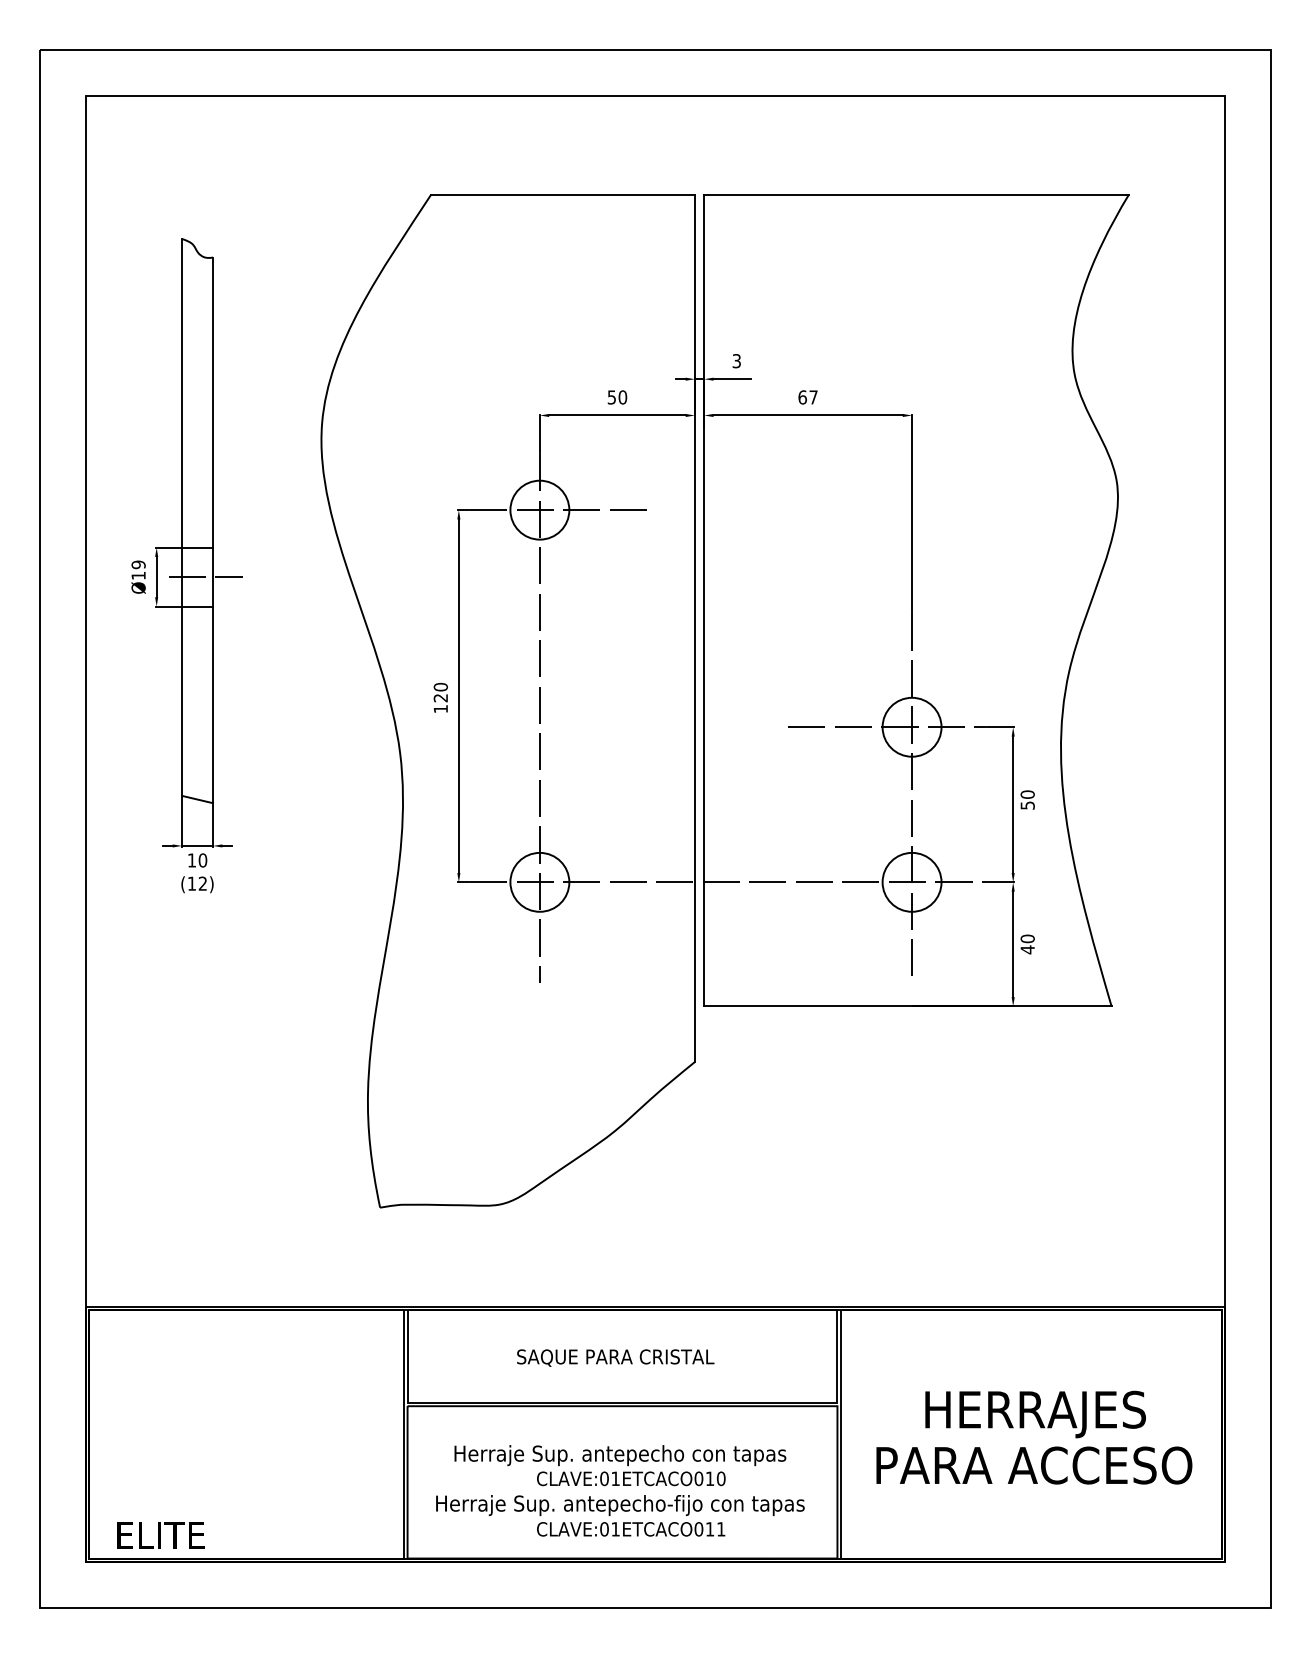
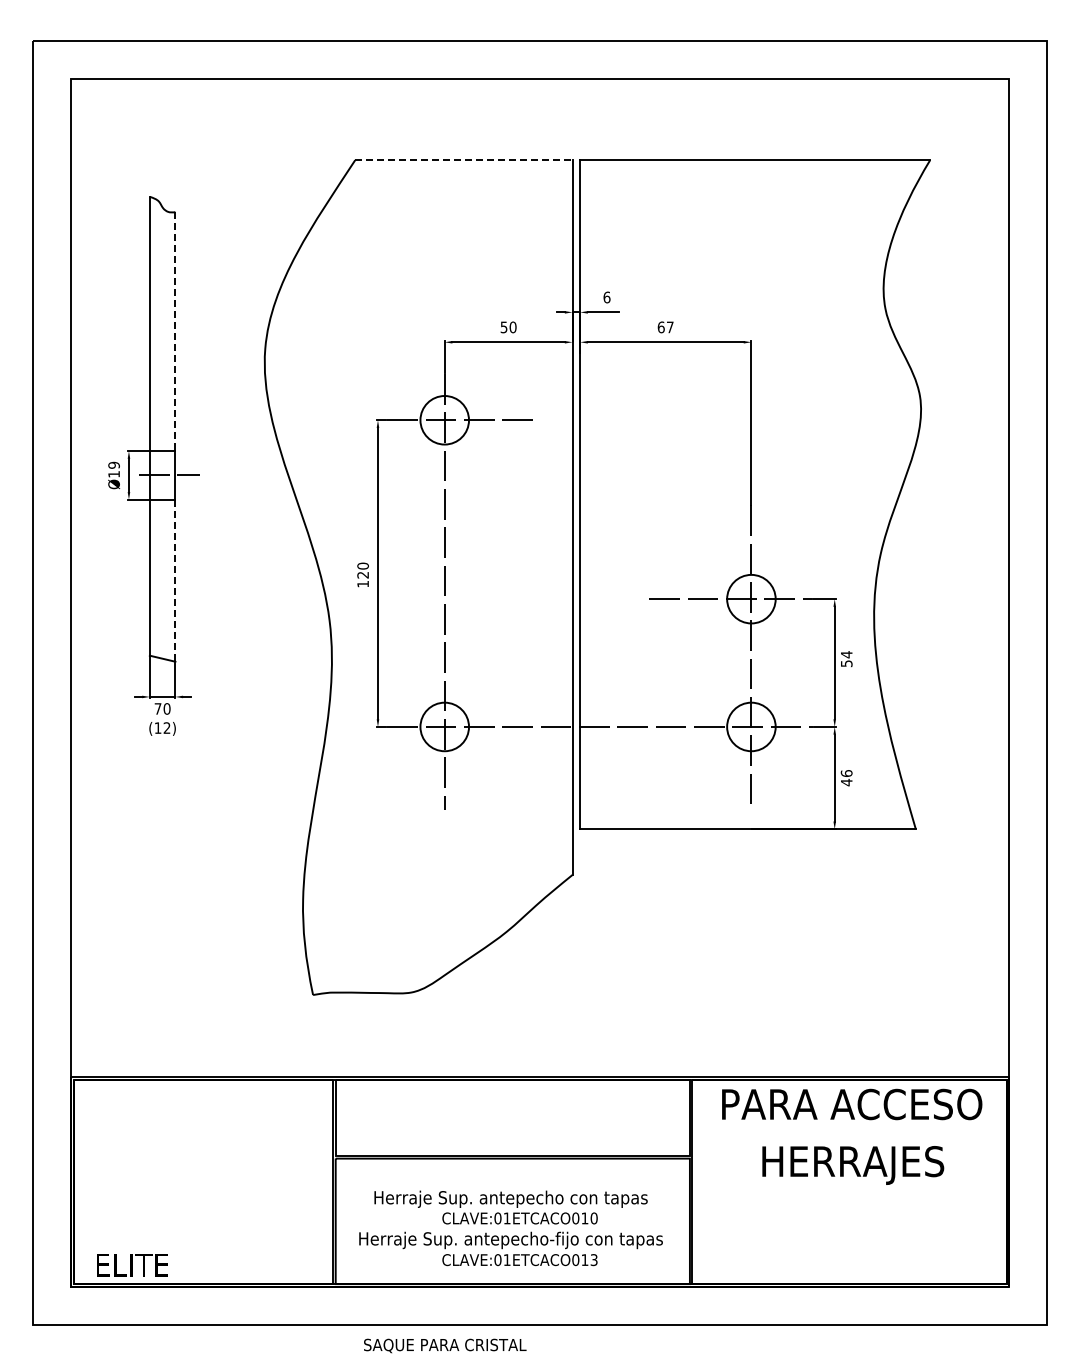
line: (562, 194) -> (463, 160), solid -> dashed
text: (736, 361) -> (606, 297), 3 -> 6
line: (213, 402) -> (175, 331), solid -> dashed
line: (213, 705) -> (175, 581), solid -> dashed
text: (1027, 794) -> (846, 654), 50 -> 54
text: (191, 859) -> (157, 708), 10 -> 70
text: (1027, 938) -> (846, 773), 40 -> 46
text: (616, 1357) -> (445, 1345), moved
text: (1034, 1465) -> (852, 1104), moved
text: (720, 1529) -> (593, 1260), CLAVE:01ETCACO011 -> CLAVE:01ETCACO013

